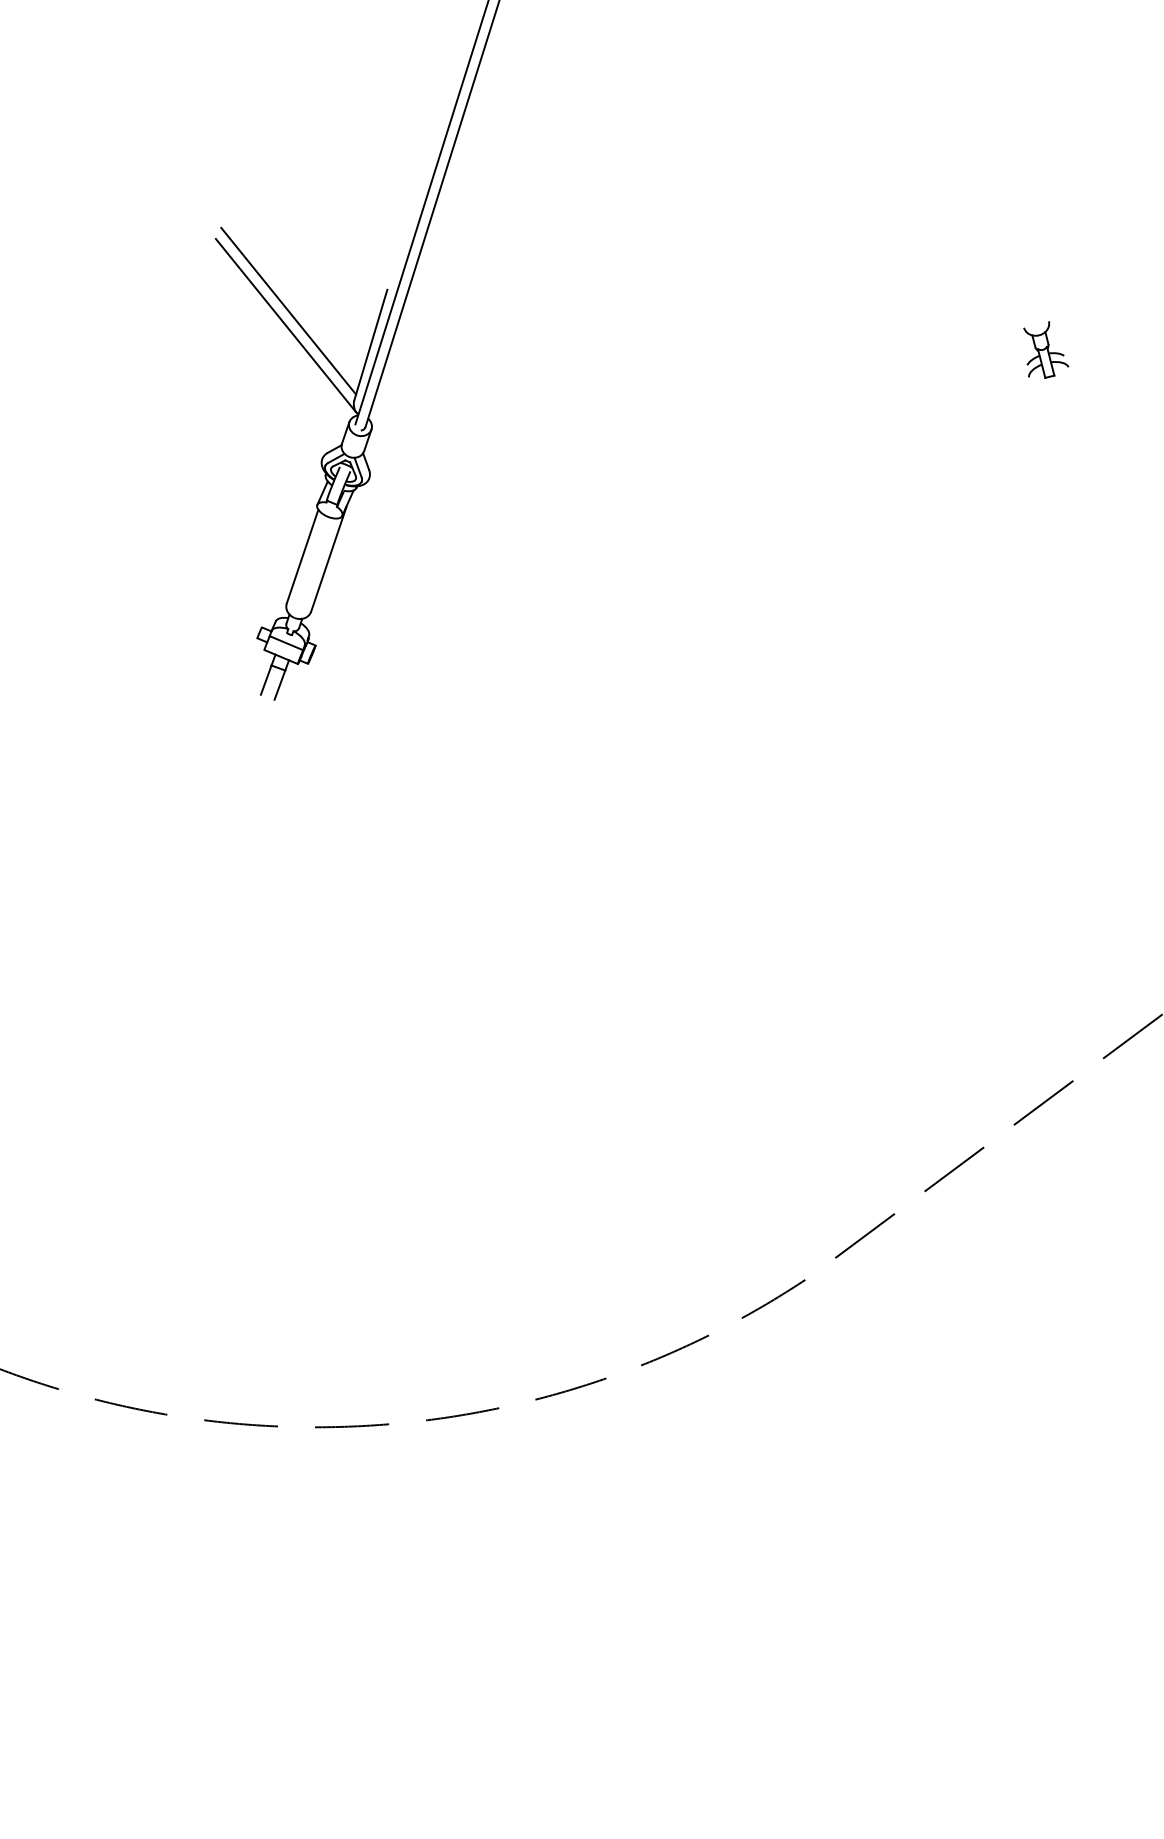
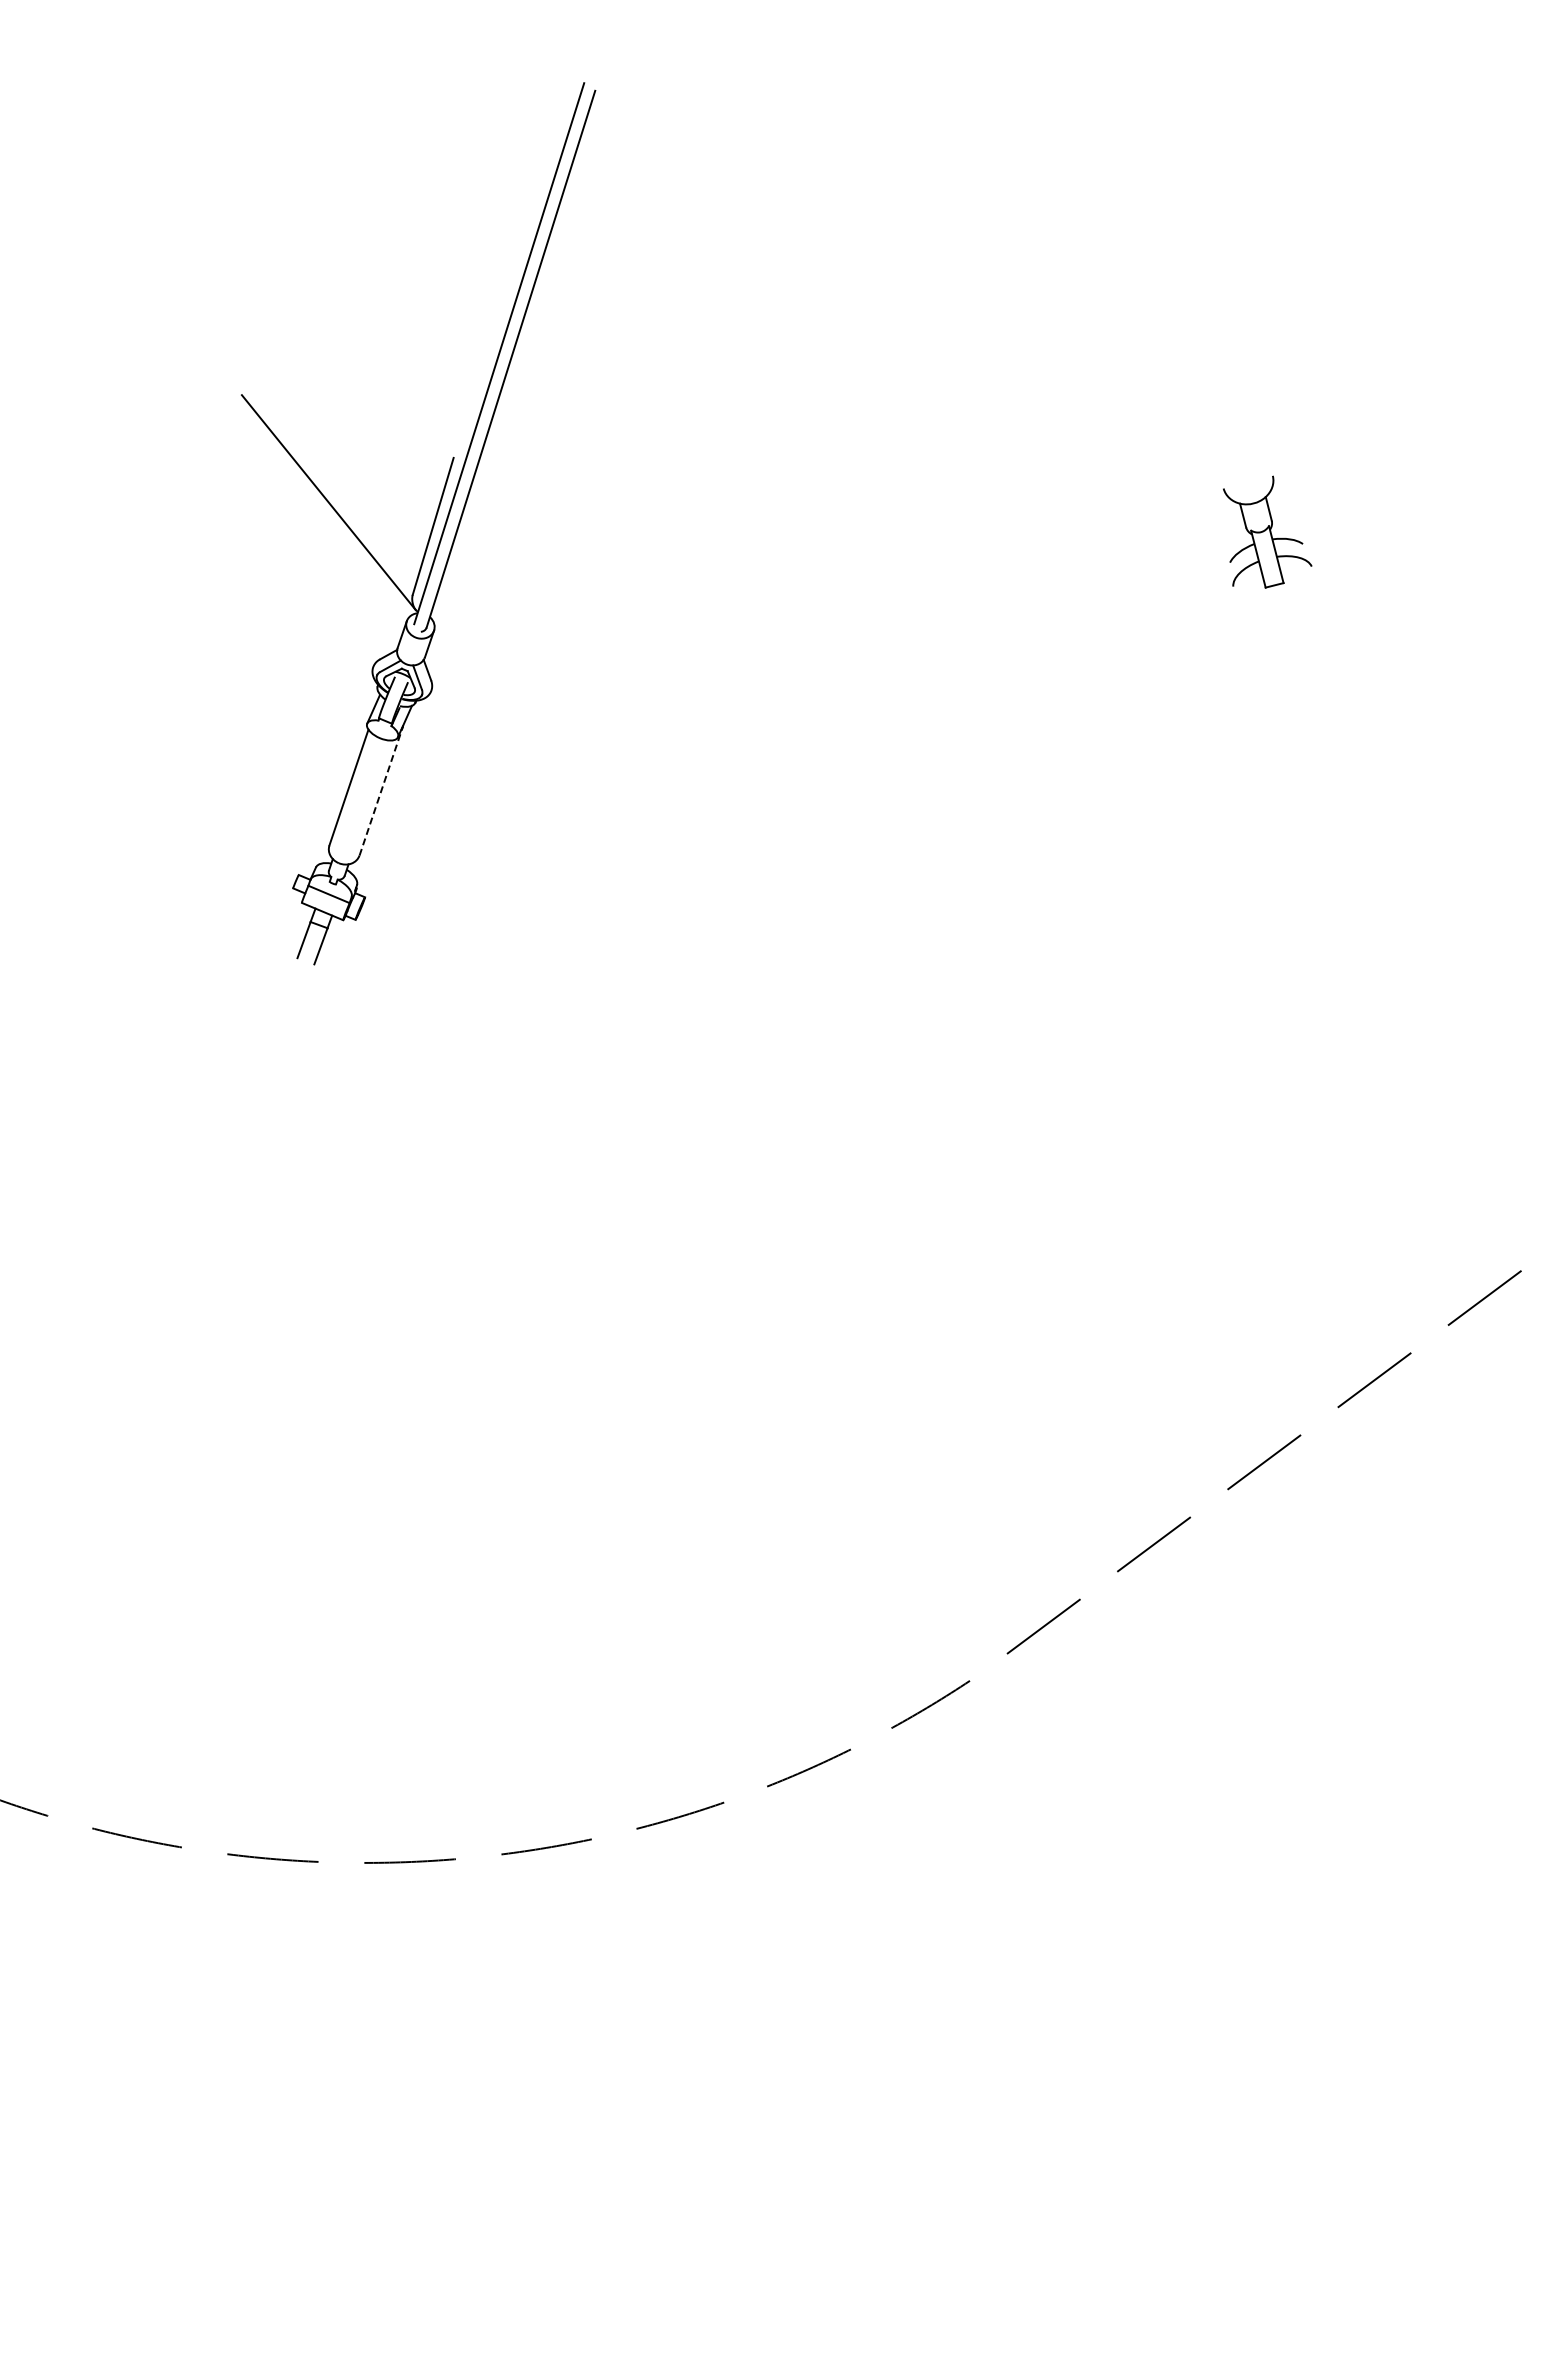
line: (288, 311) -> (331, 484), removed
part: (1046, 349) -> (1267, 531), size x1.6
line: (328, 559) -> (381, 791), solid -> dashed

